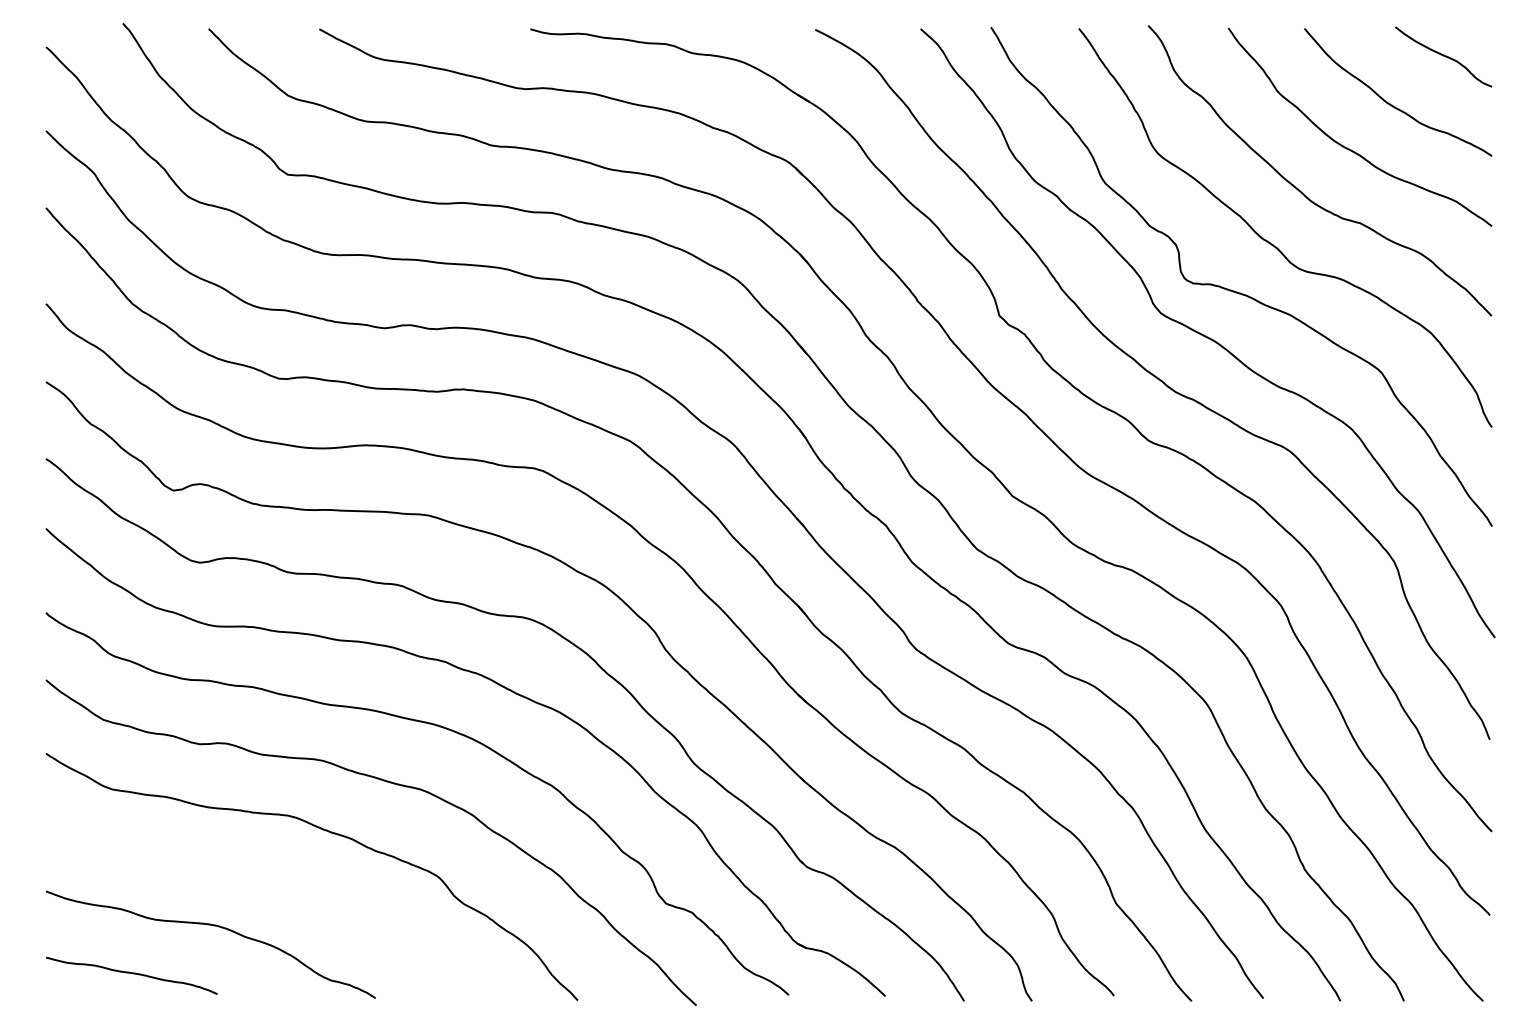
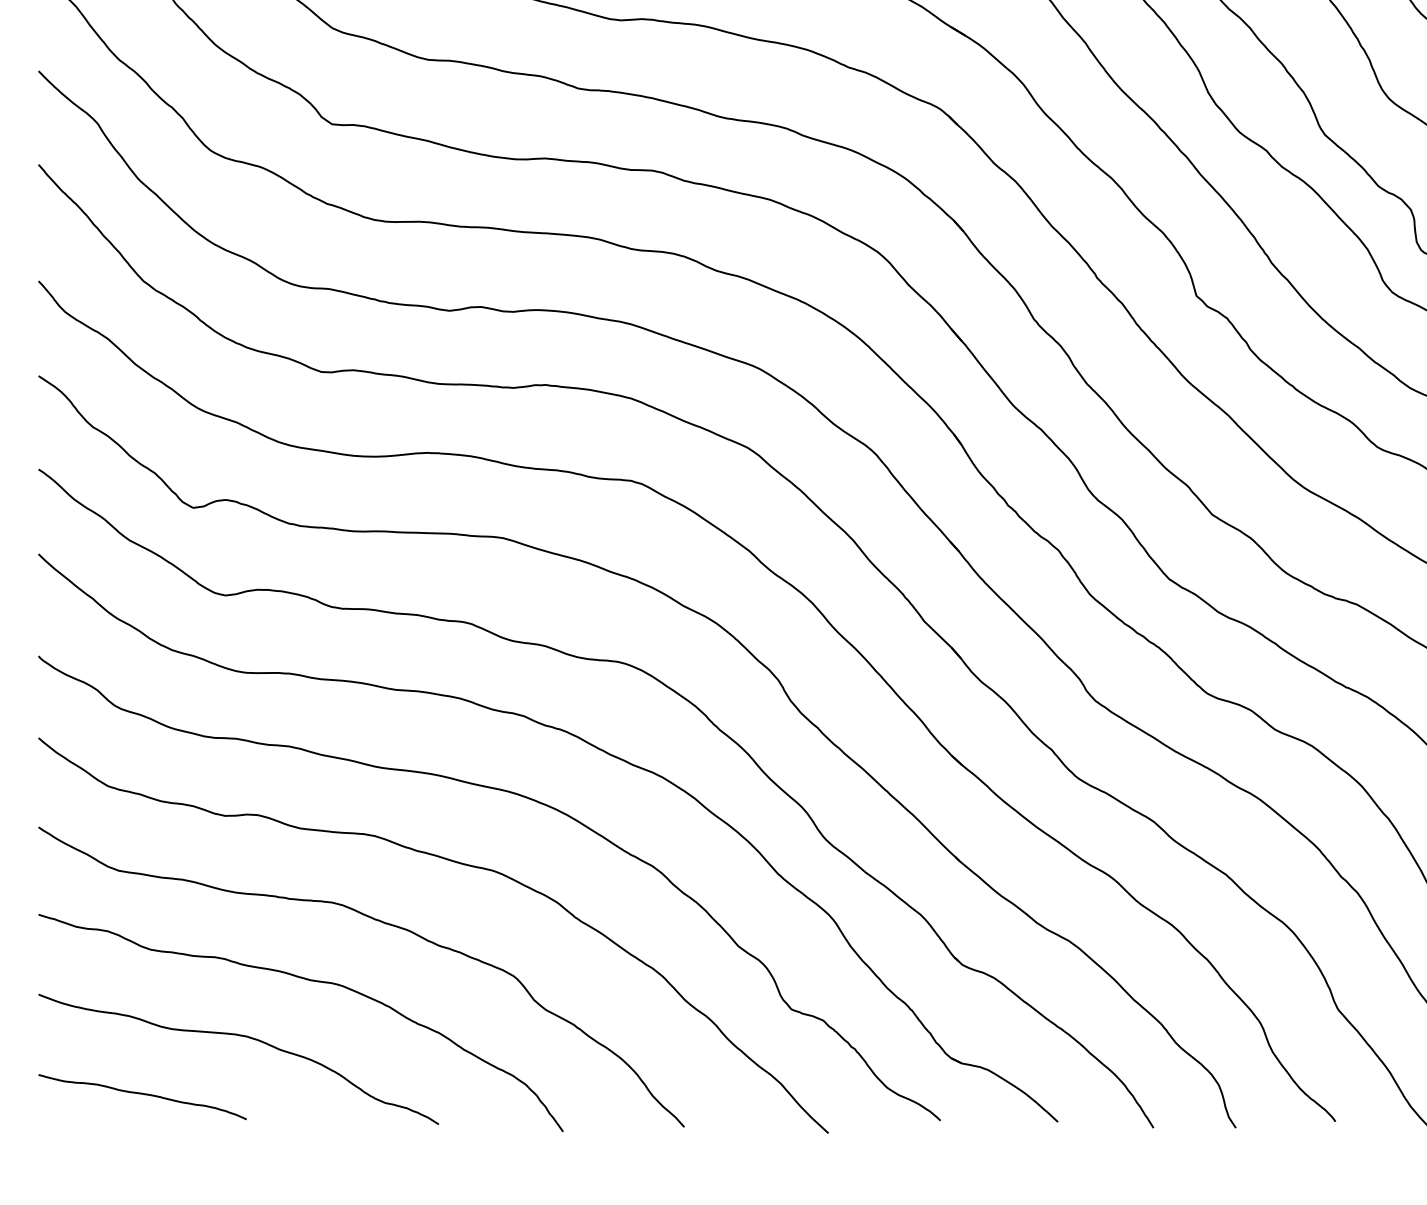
curve: (269, 880) -> (309, 981), added

